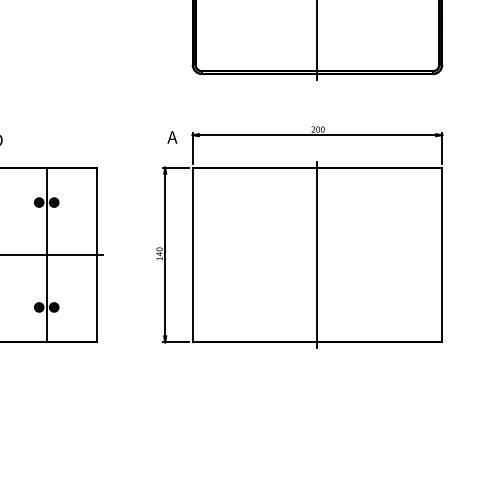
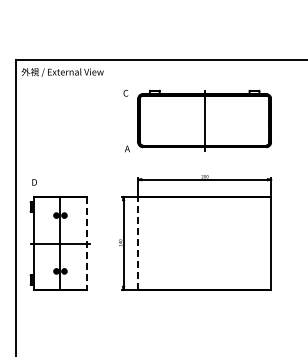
text: (172, 136) -> (127, 148), moved
line: (193, 254) -> (138, 243), solid -> dashed
line: (317, 254) -> (204, 243), removed
line: (97, 256) -> (87, 244), solid -> dashed

